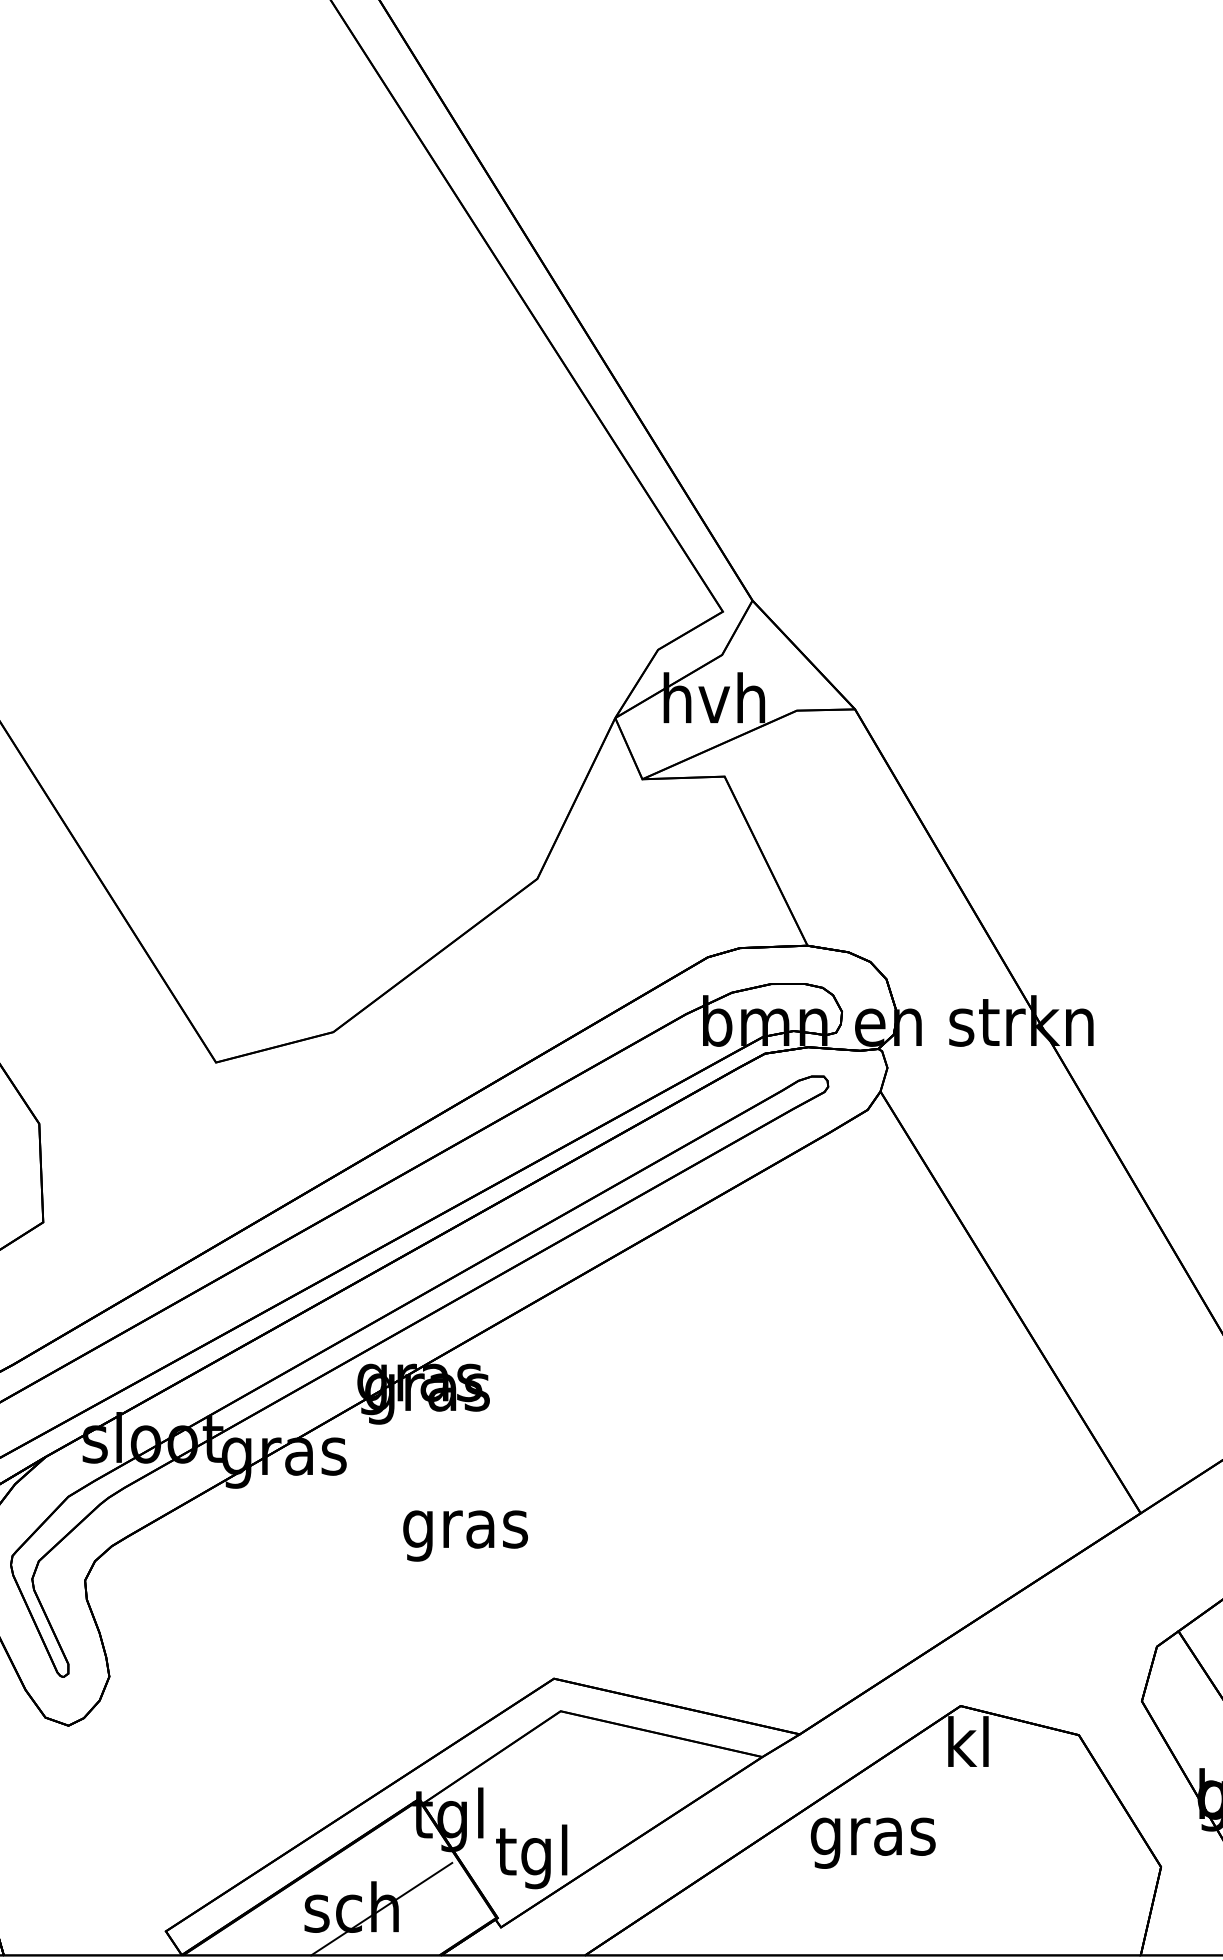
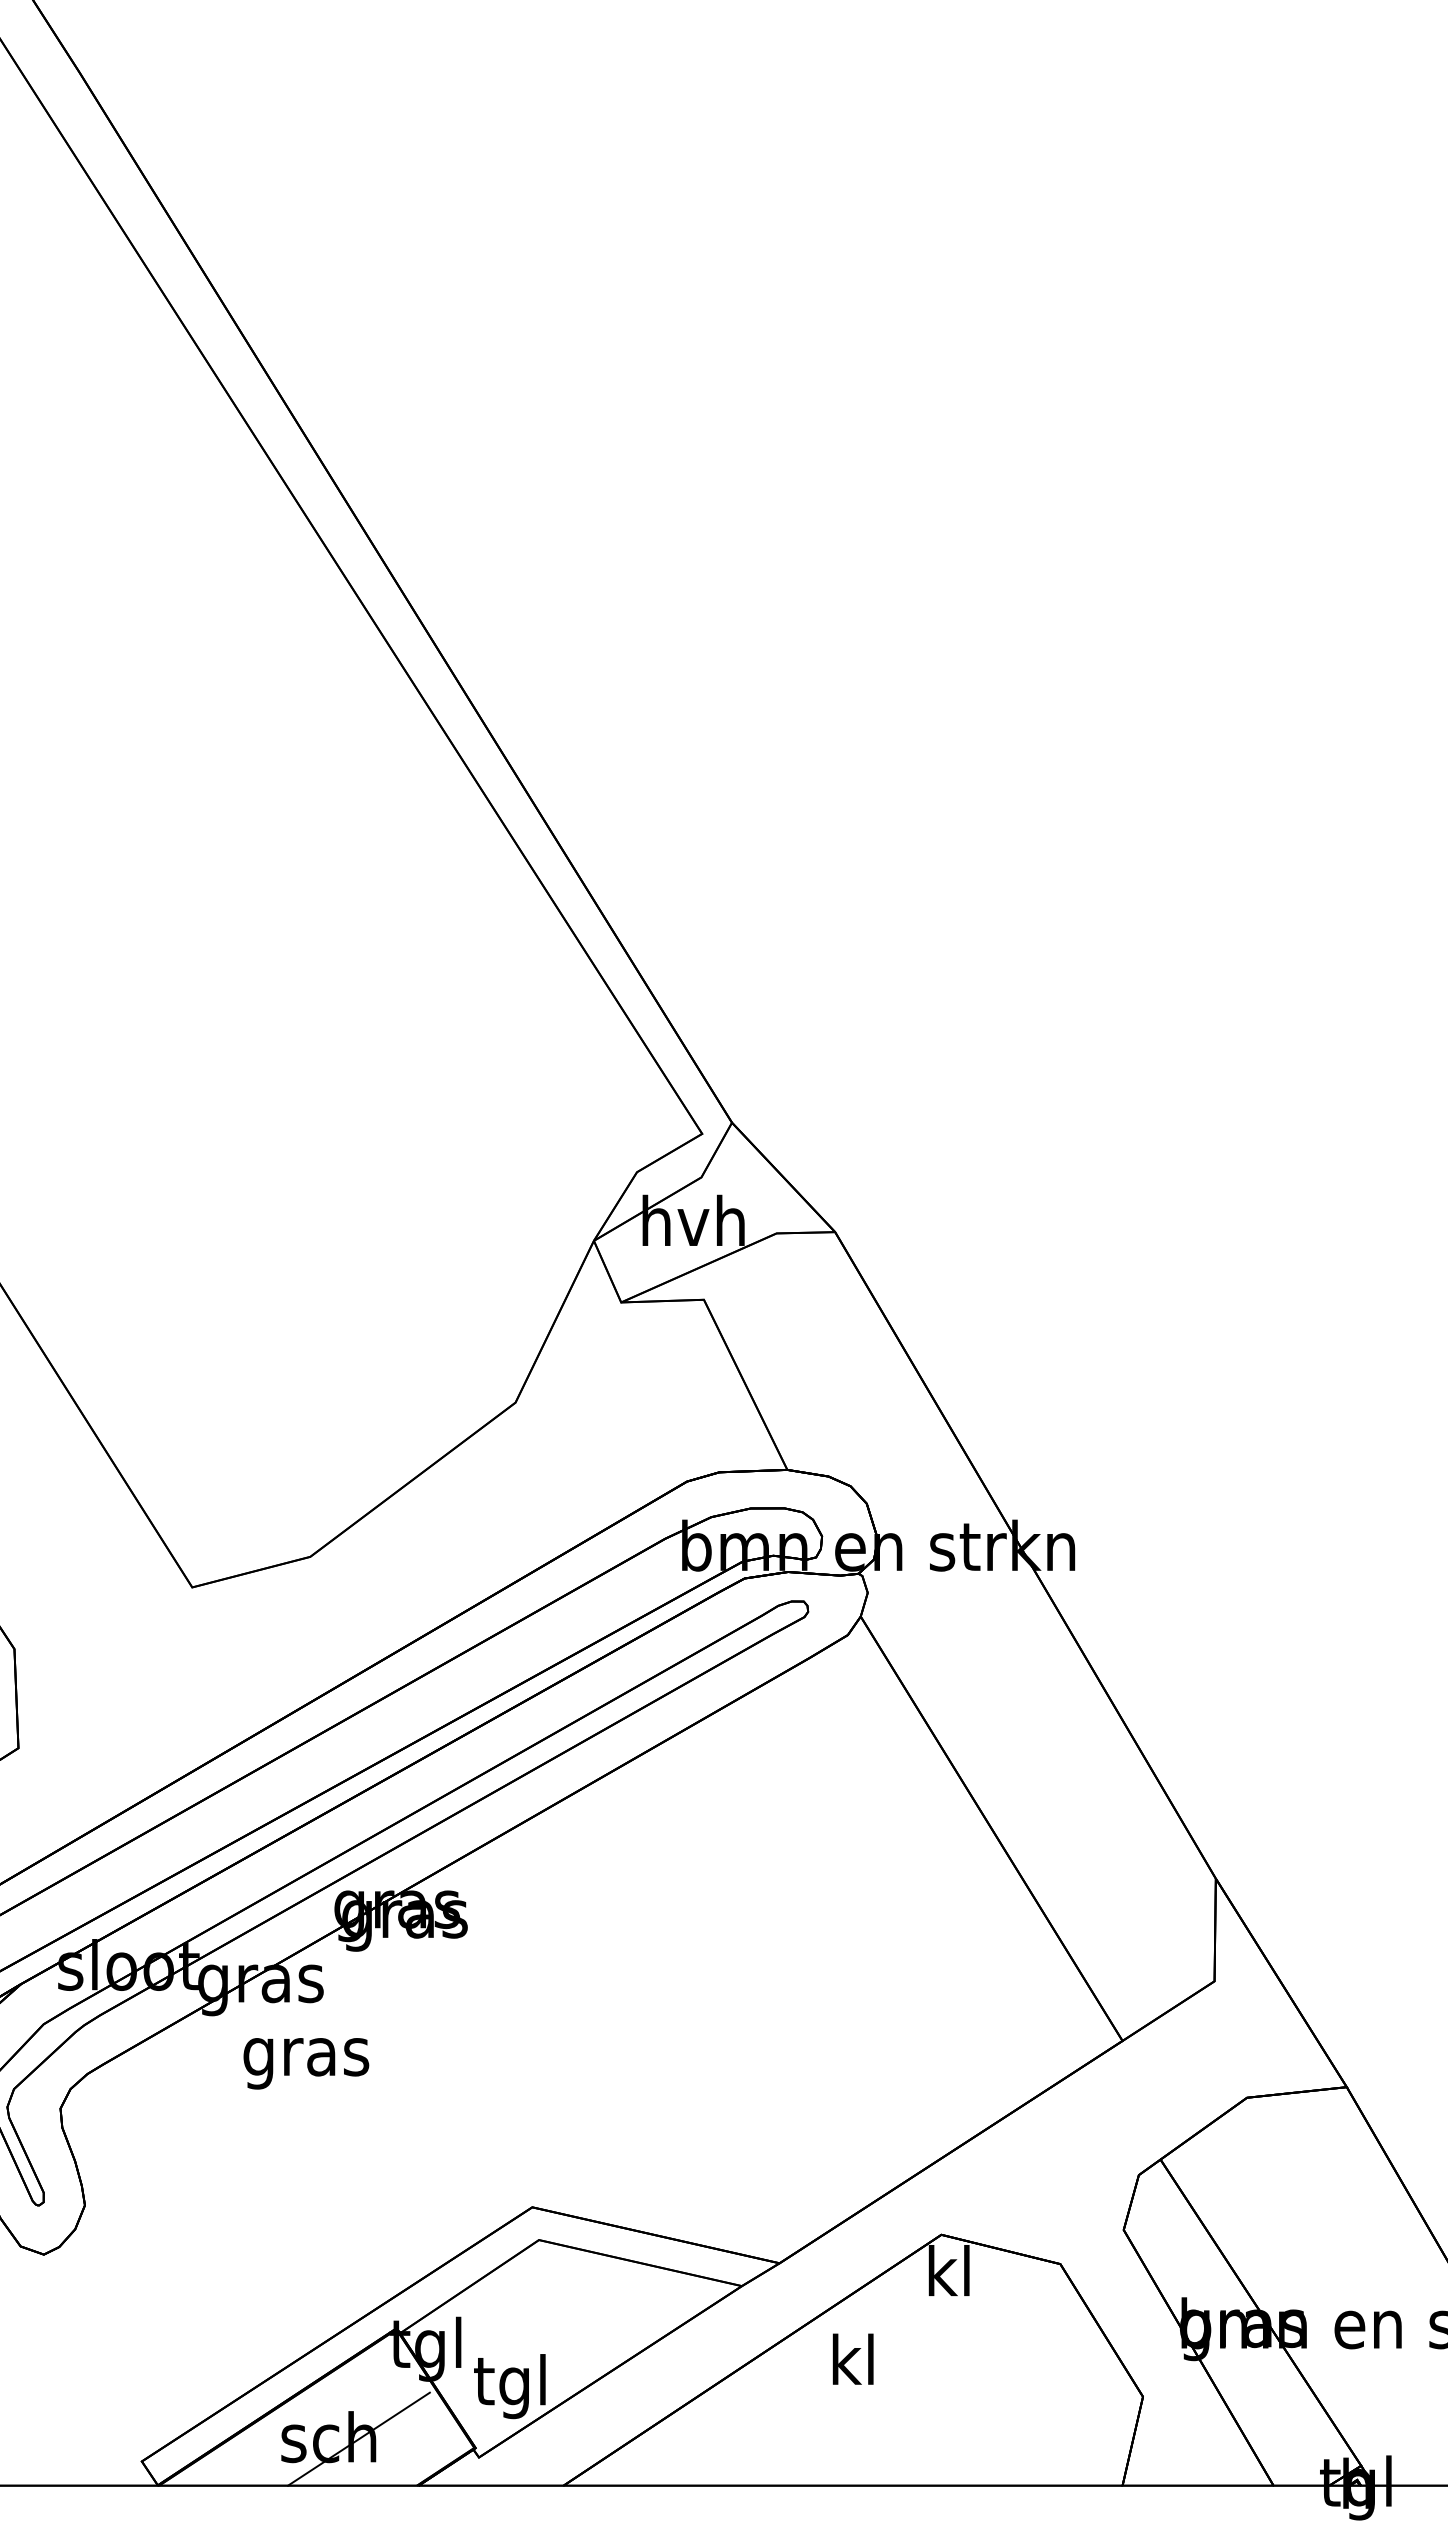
text: (465, 1535) -> (306, 2063), moved
text: (873, 1835) -> (853, 2365), gras -> kl

